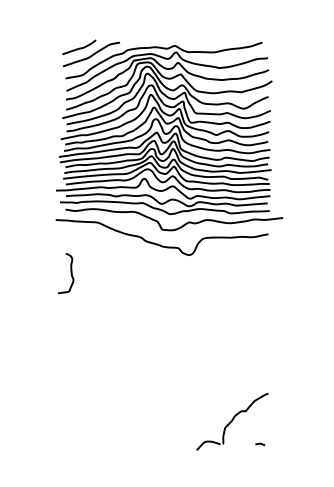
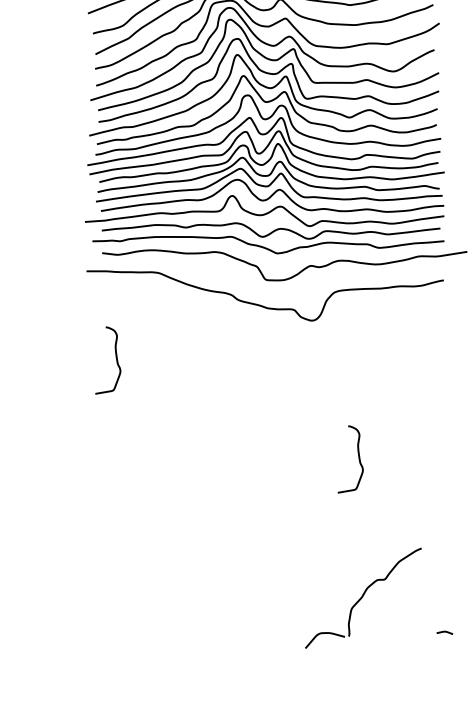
curve: (212, 338) -> (357, 458), added
part: (232, 421) -> (363, 597), moved

